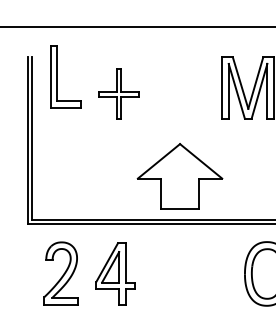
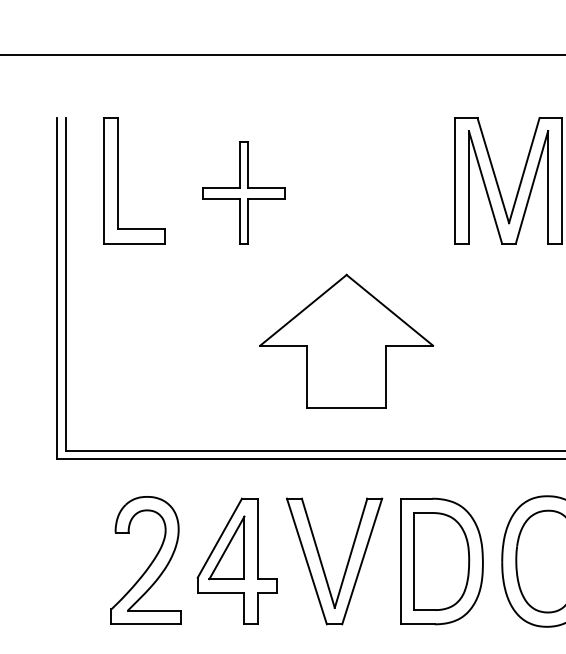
part: (57, 76) -> (118, 179), moved
part: (179, 176) -> (345, 341), moved
part: (60, 273) -> (144, 560), moved
part: (194, 273) -> (398, 560), added

